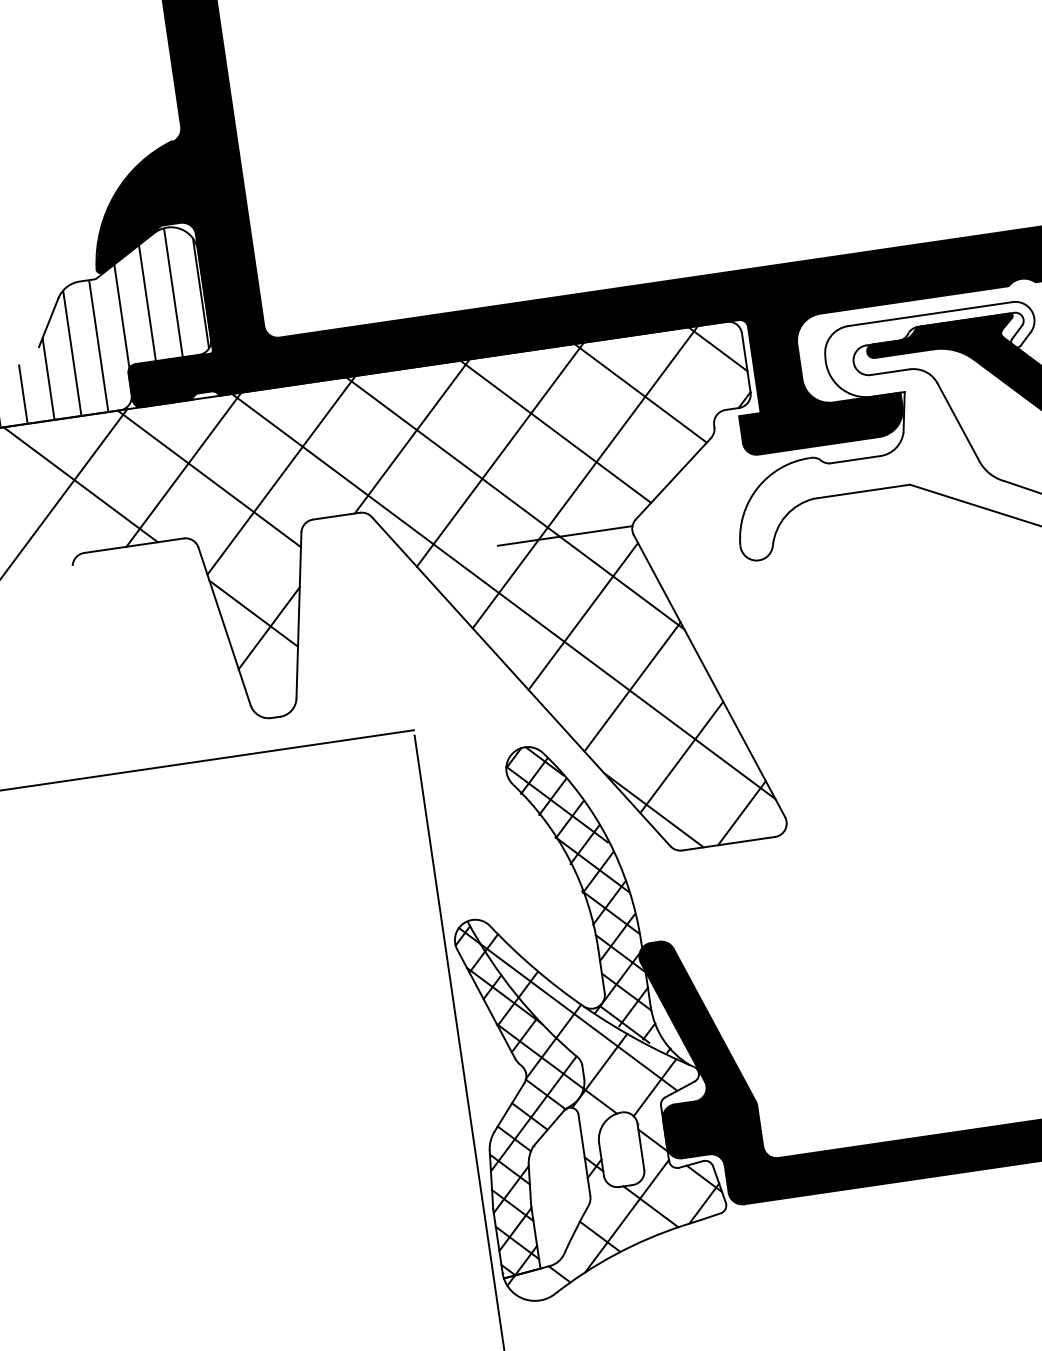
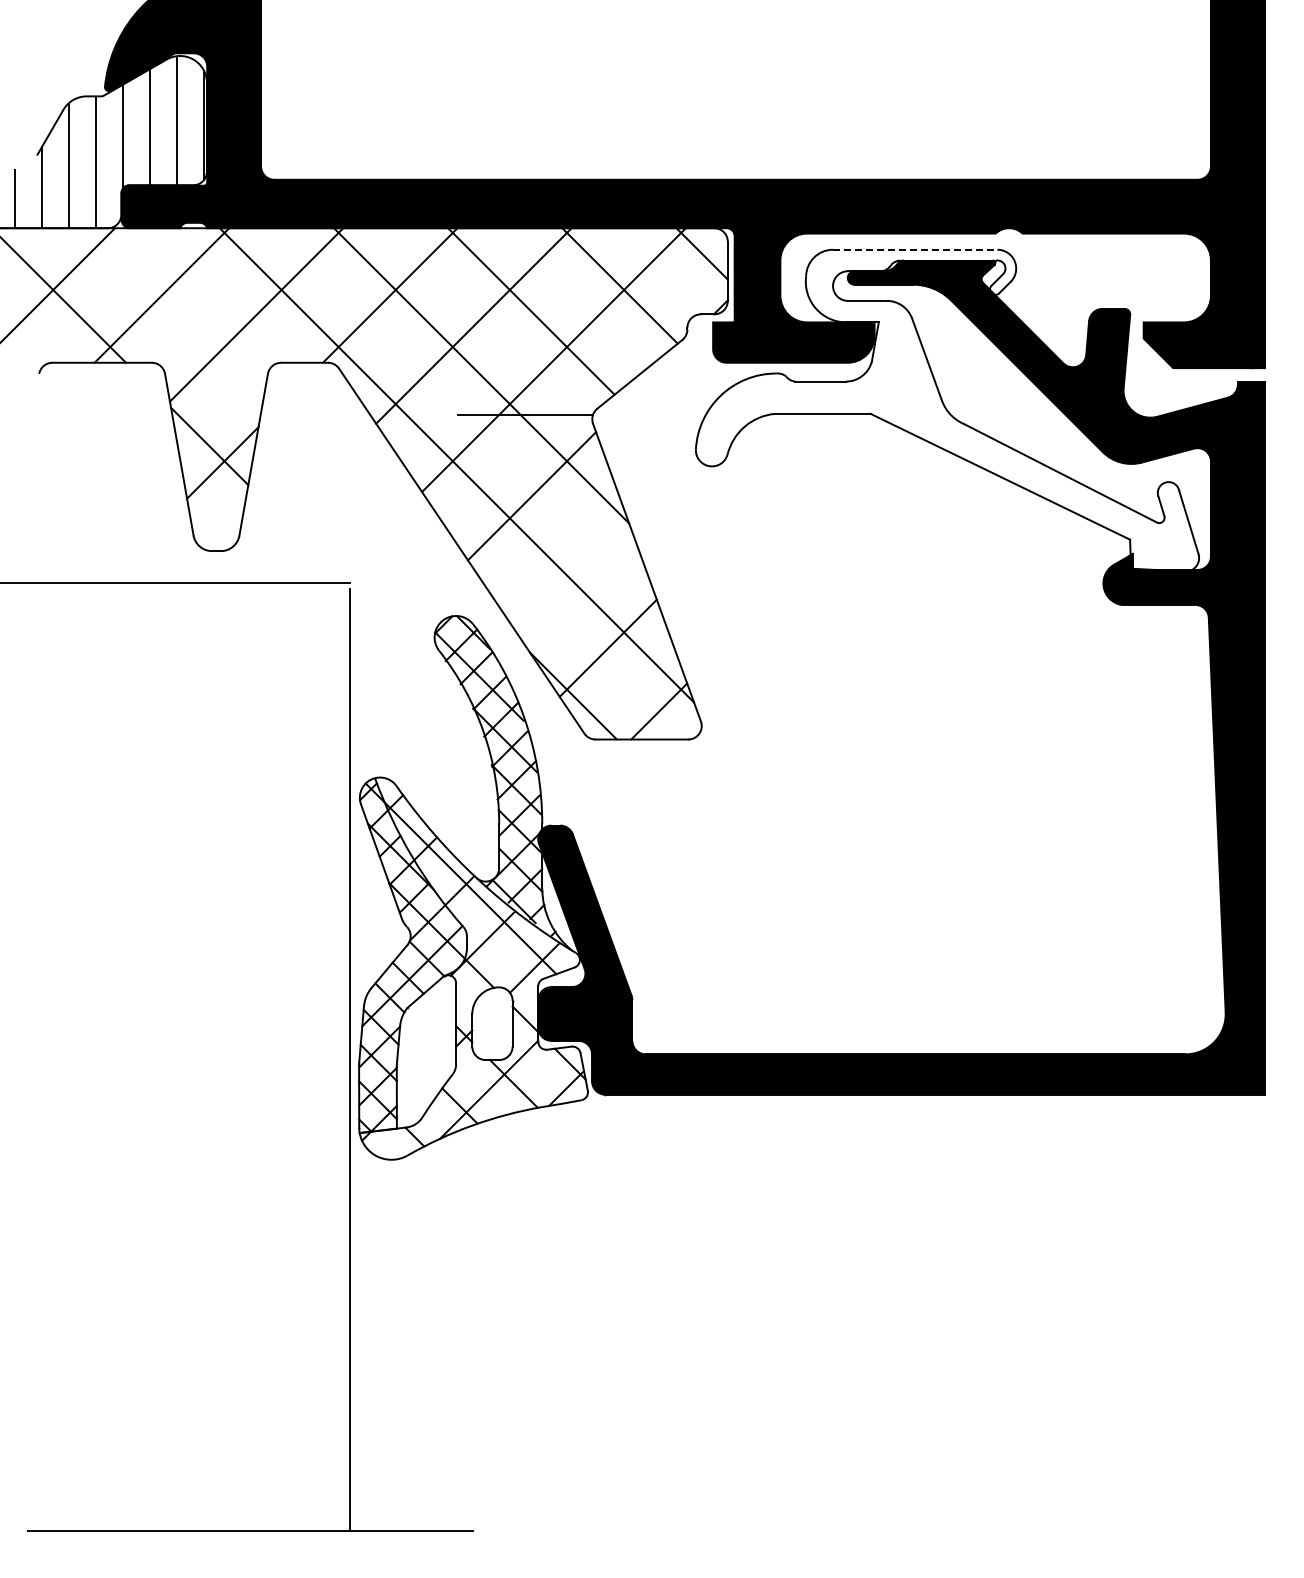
line: (930, 313) -> (915, 249), solid -> dashed
line: (209, 479) -> (185, 308), removed
line: (631, 686) -> (569, 571), removed

